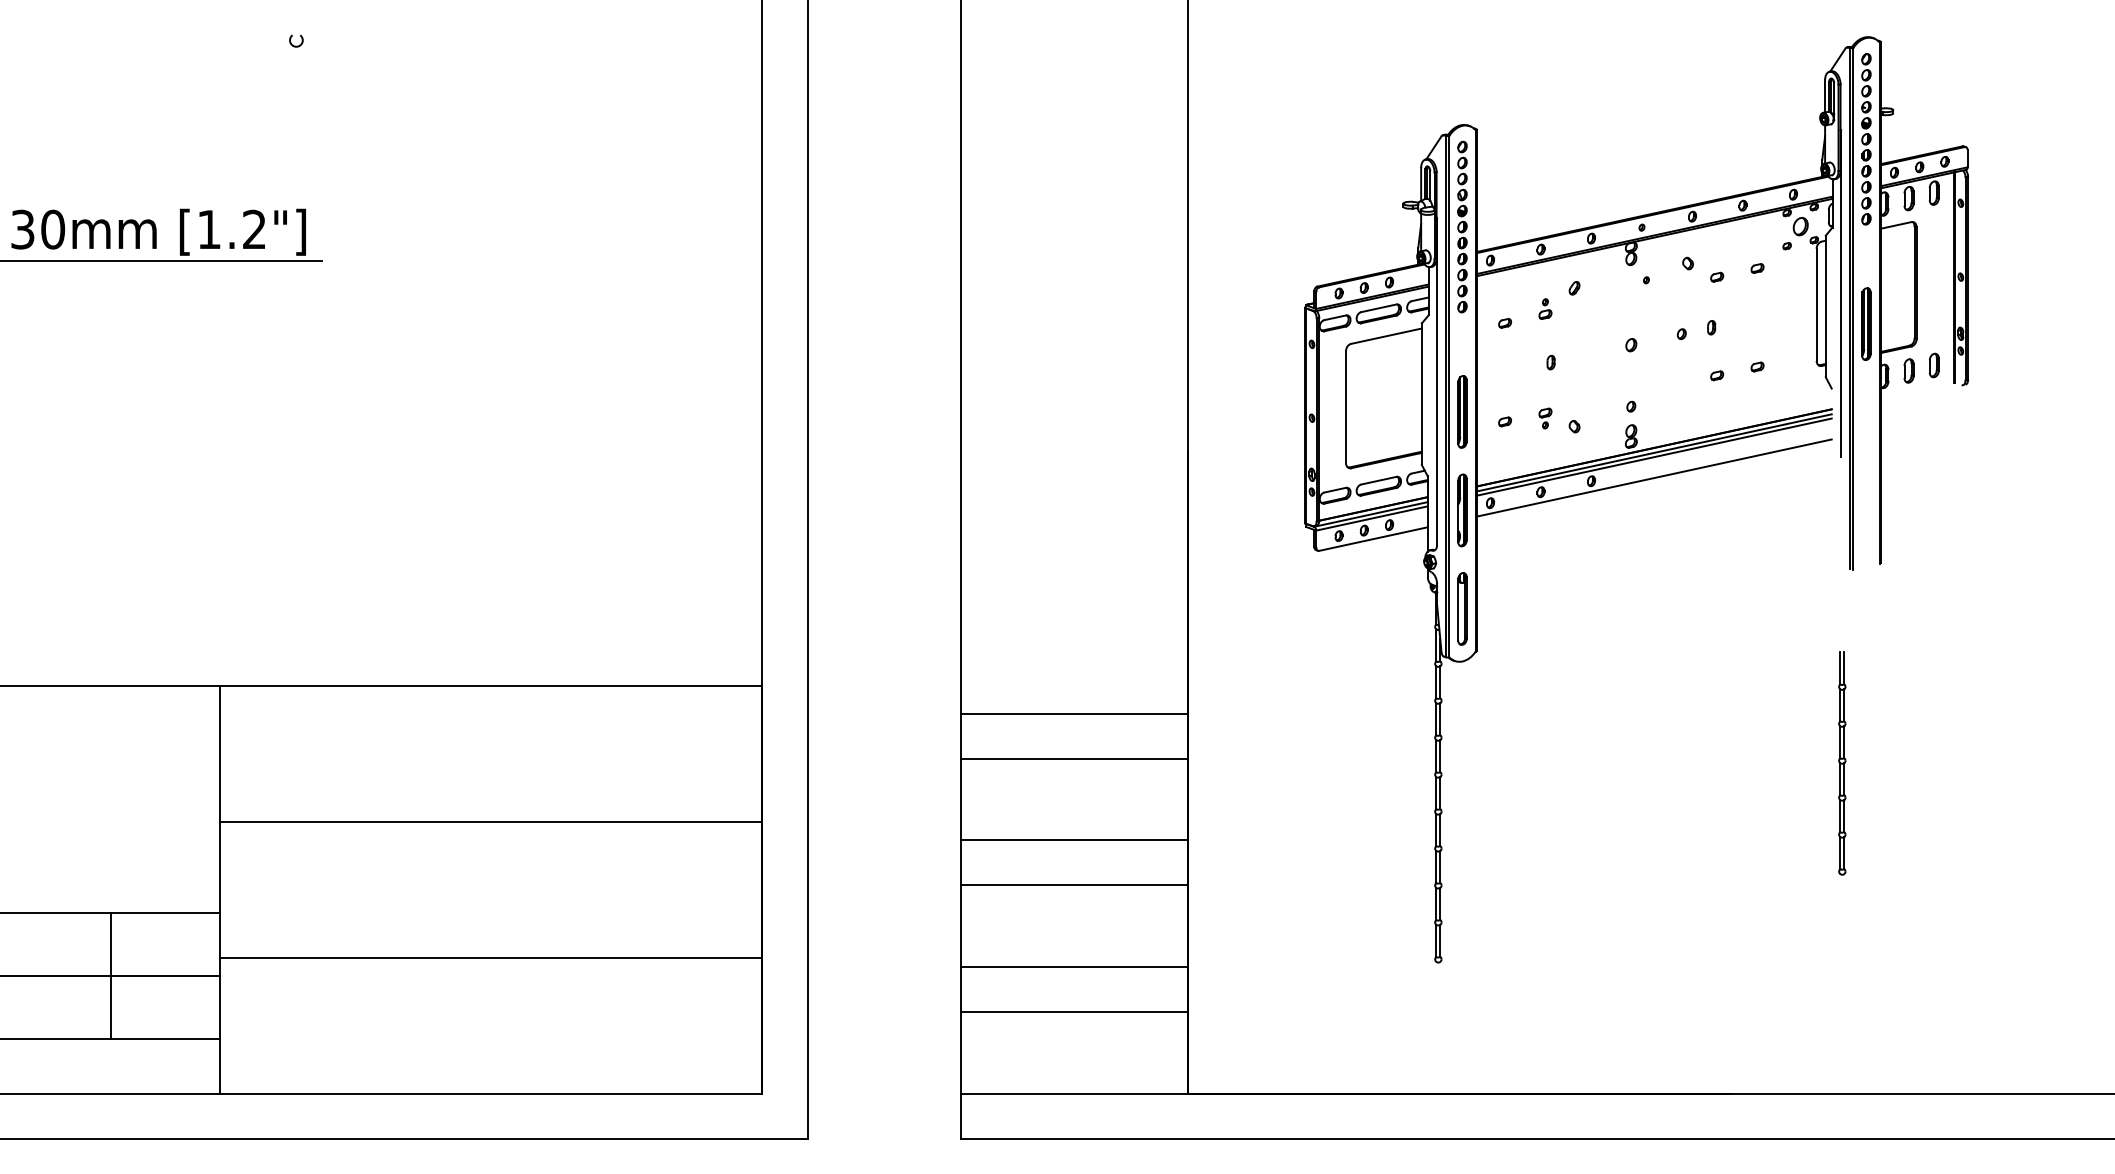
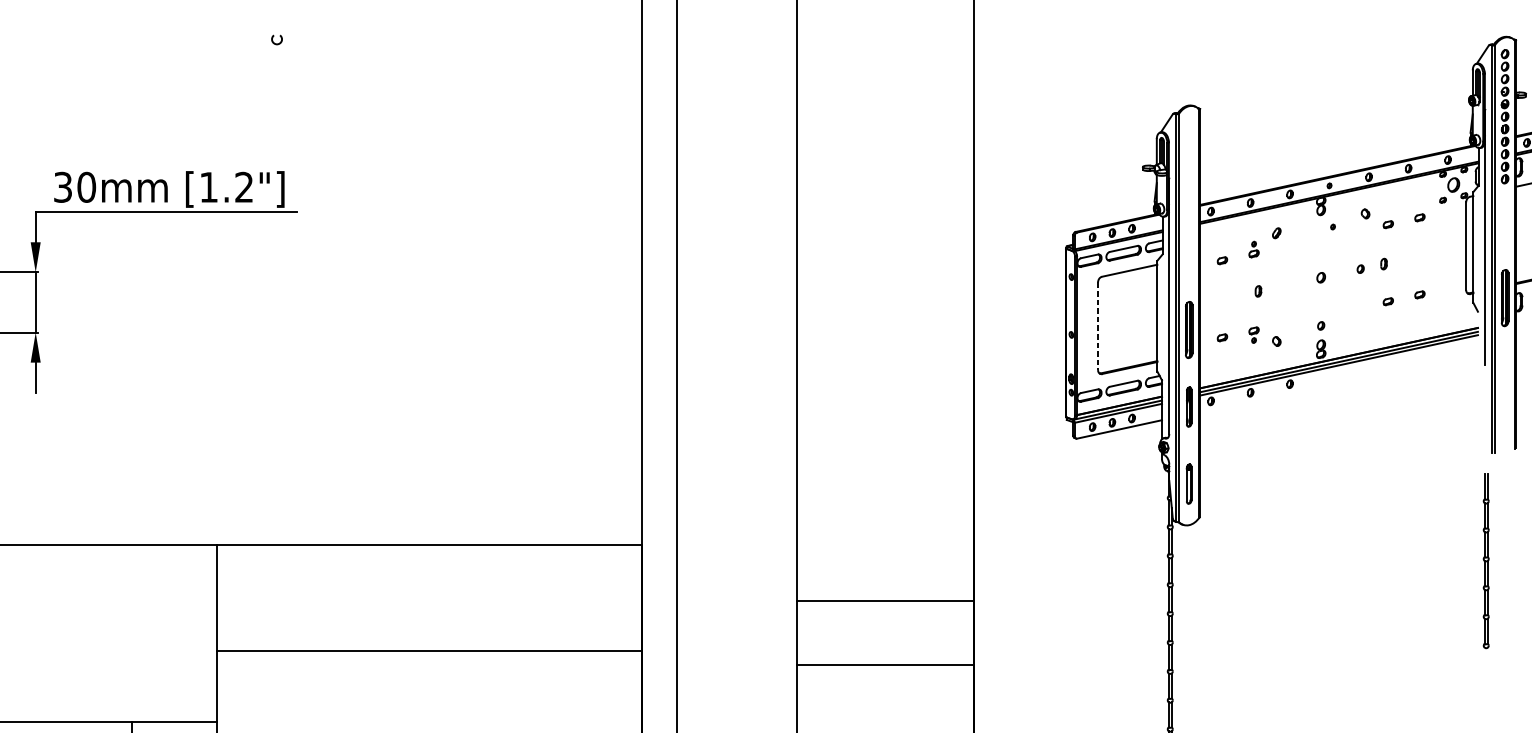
part: (1462, 226) -> (1189, 184), removed
part: (1866, 323) -> (1505, 297), moved
line: (1346, 407) -> (1098, 326), solid -> dashed
line: (1653, 477) -> (1338, 381), removed
part: (1462, 510) -> (1189, 407), size x0.7
part: (1462, 608) -> (1189, 483), size x0.7
line: (1074, 713) -> (885, 565), removed
part: (1842, 763) -> (1486, 561), moved
line: (1074, 885) -> (885, 700), removed

